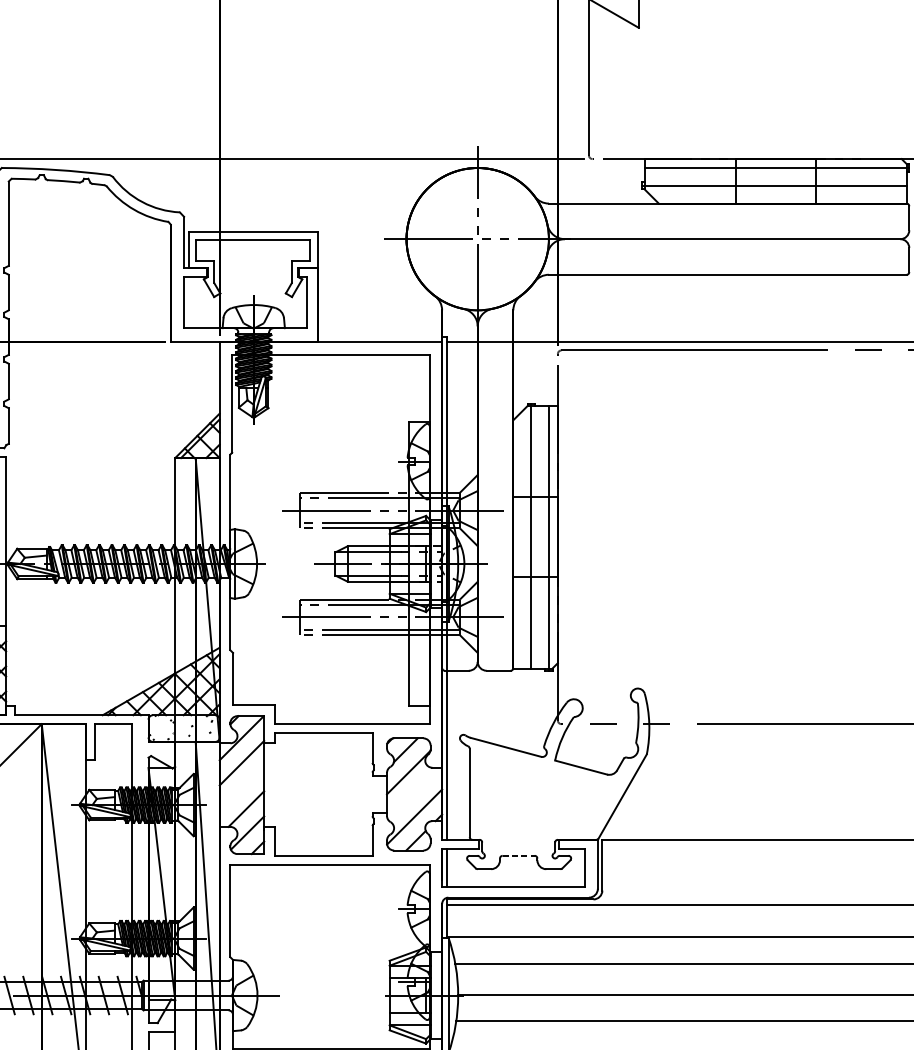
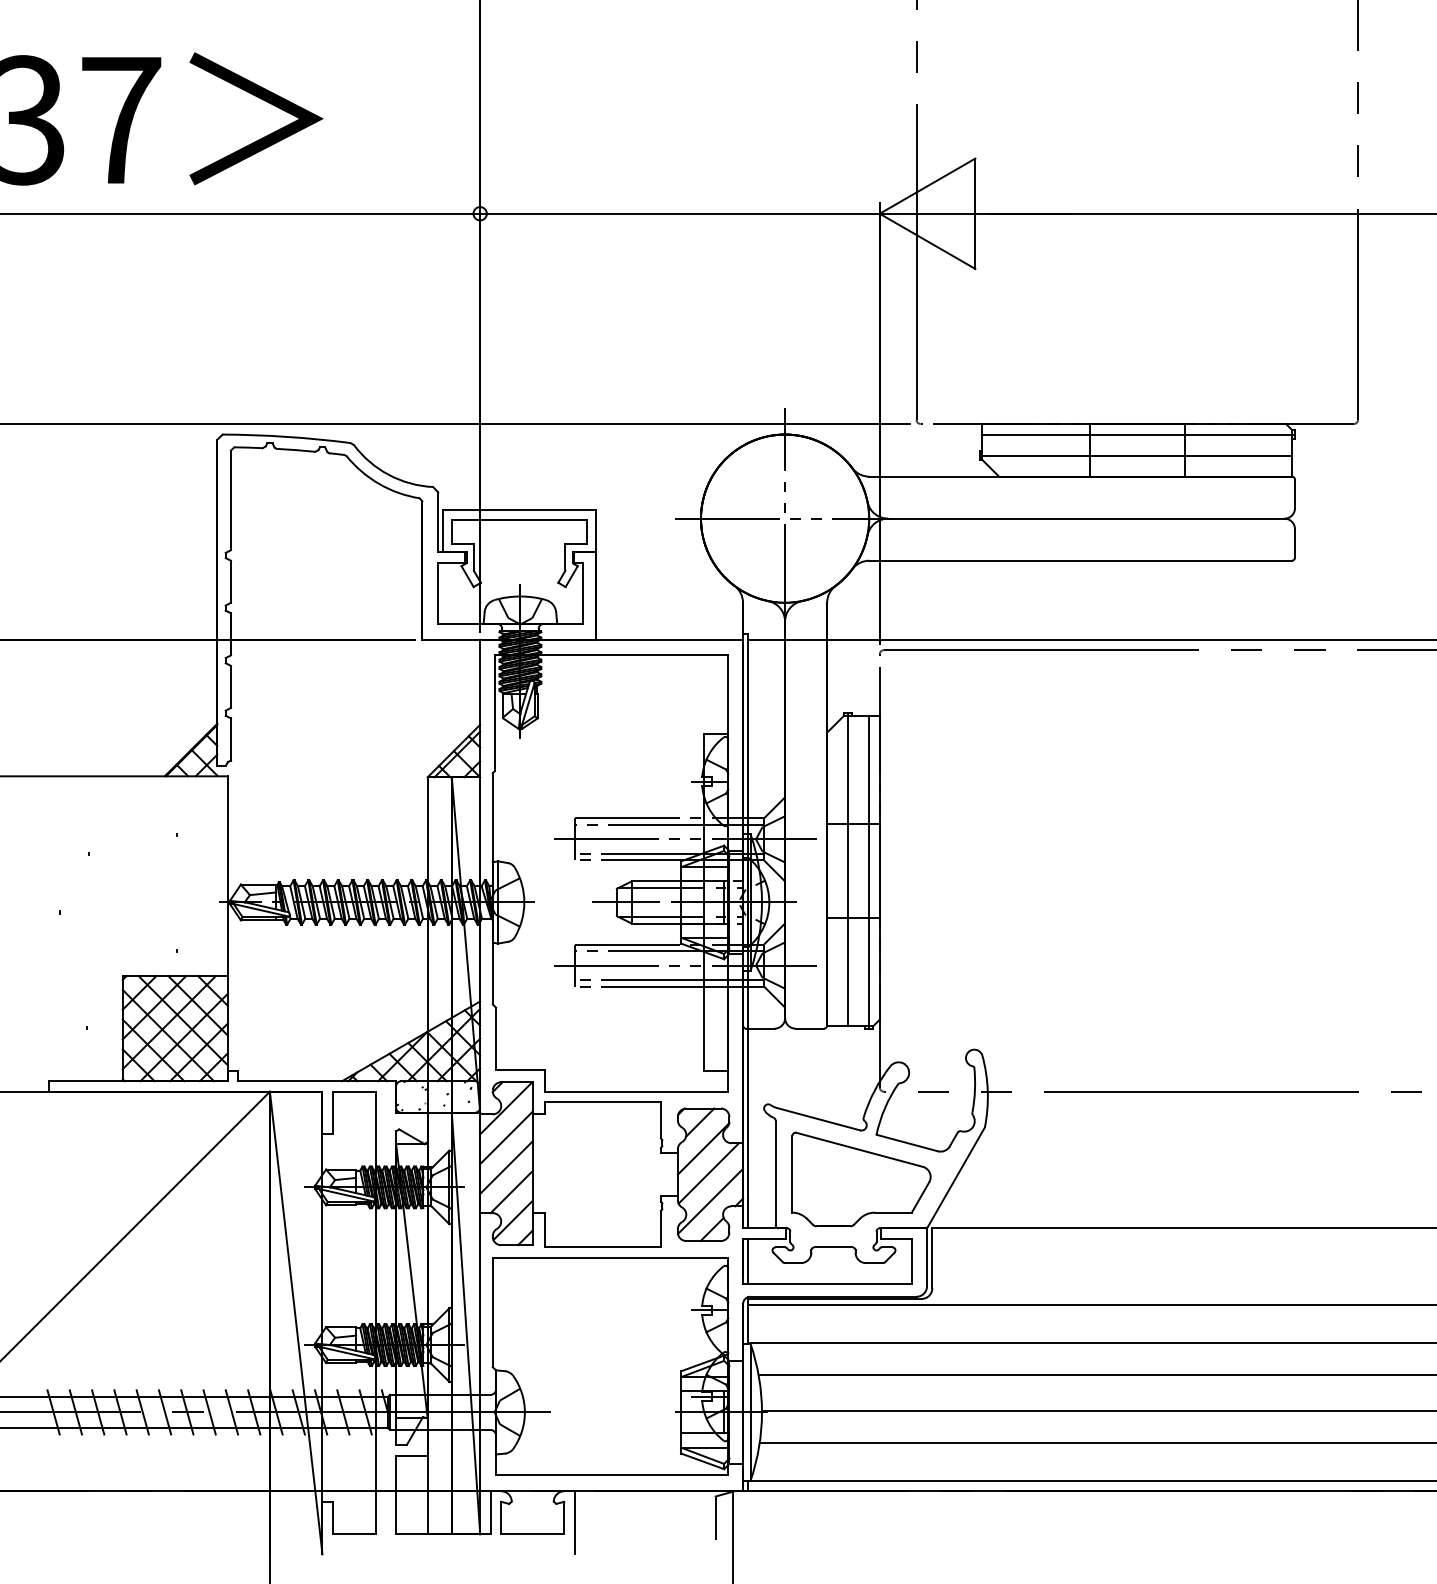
line: (241, 788) -> (506, 1167), added
line: (412, 793) -> (708, 1173), added
part: (542, 798) -> (861, 1179), added
line: (518, 855) -> (833, 1247), dashed -> solid

